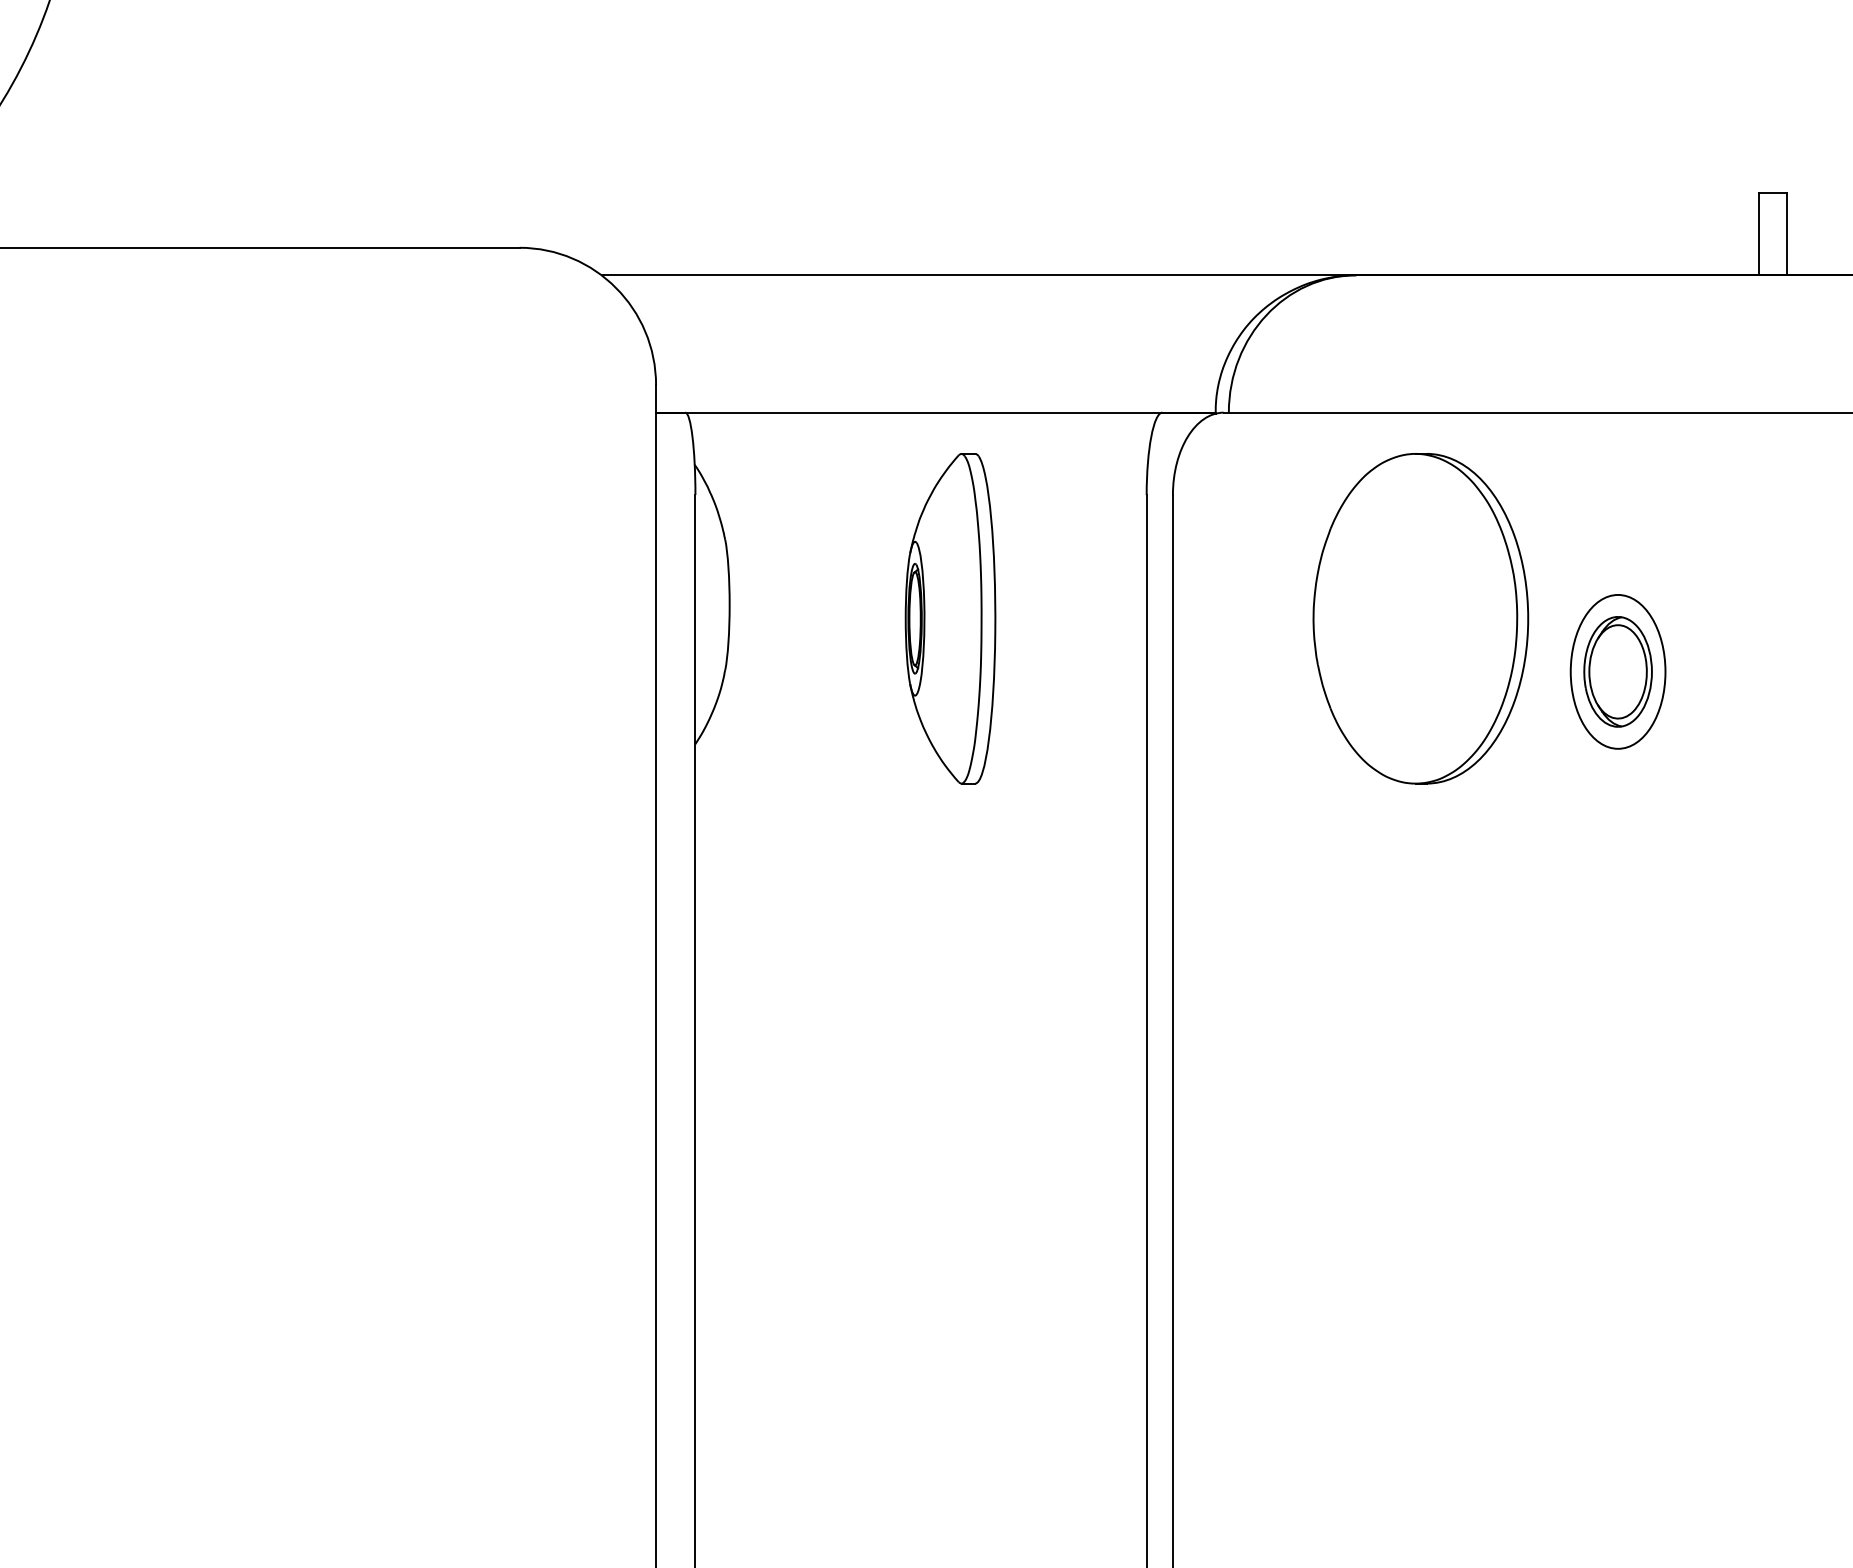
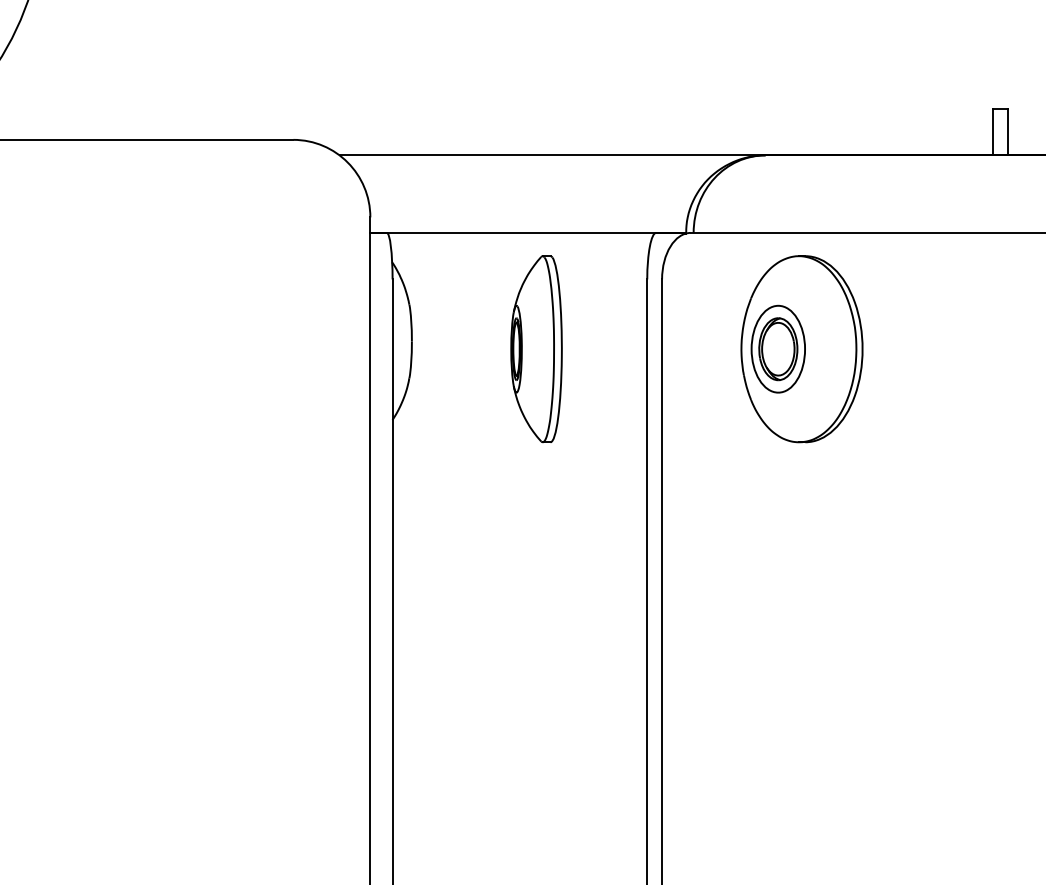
part: (1616, 670) -> (777, 348), moved

